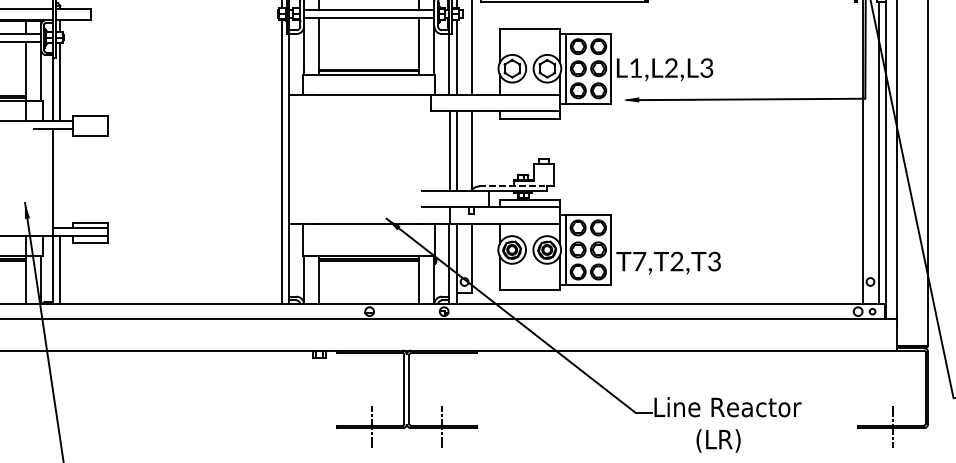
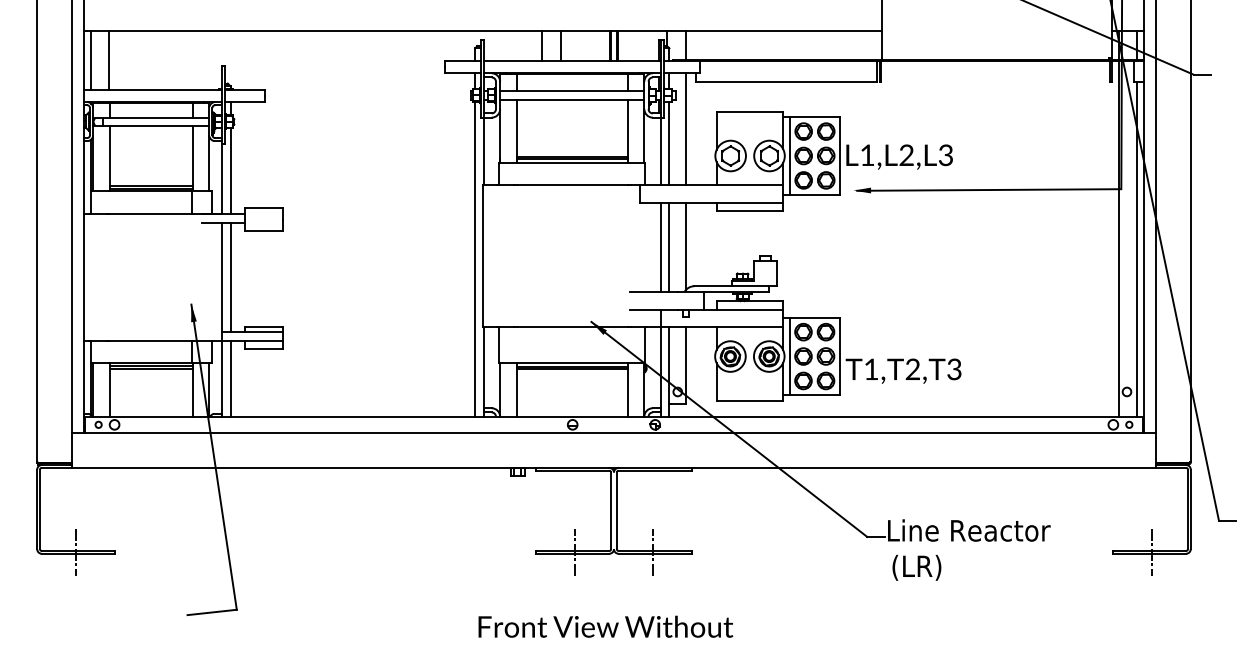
line: (60, 178) -> (230, 277), added
line: (514, 186) -> (732, 286), dashed -> solid
text: (639, 260) -> (871, 368), T7,T2,T3 -> T1,T2,T3
text: (718, 440) -> (916, 567), moved

